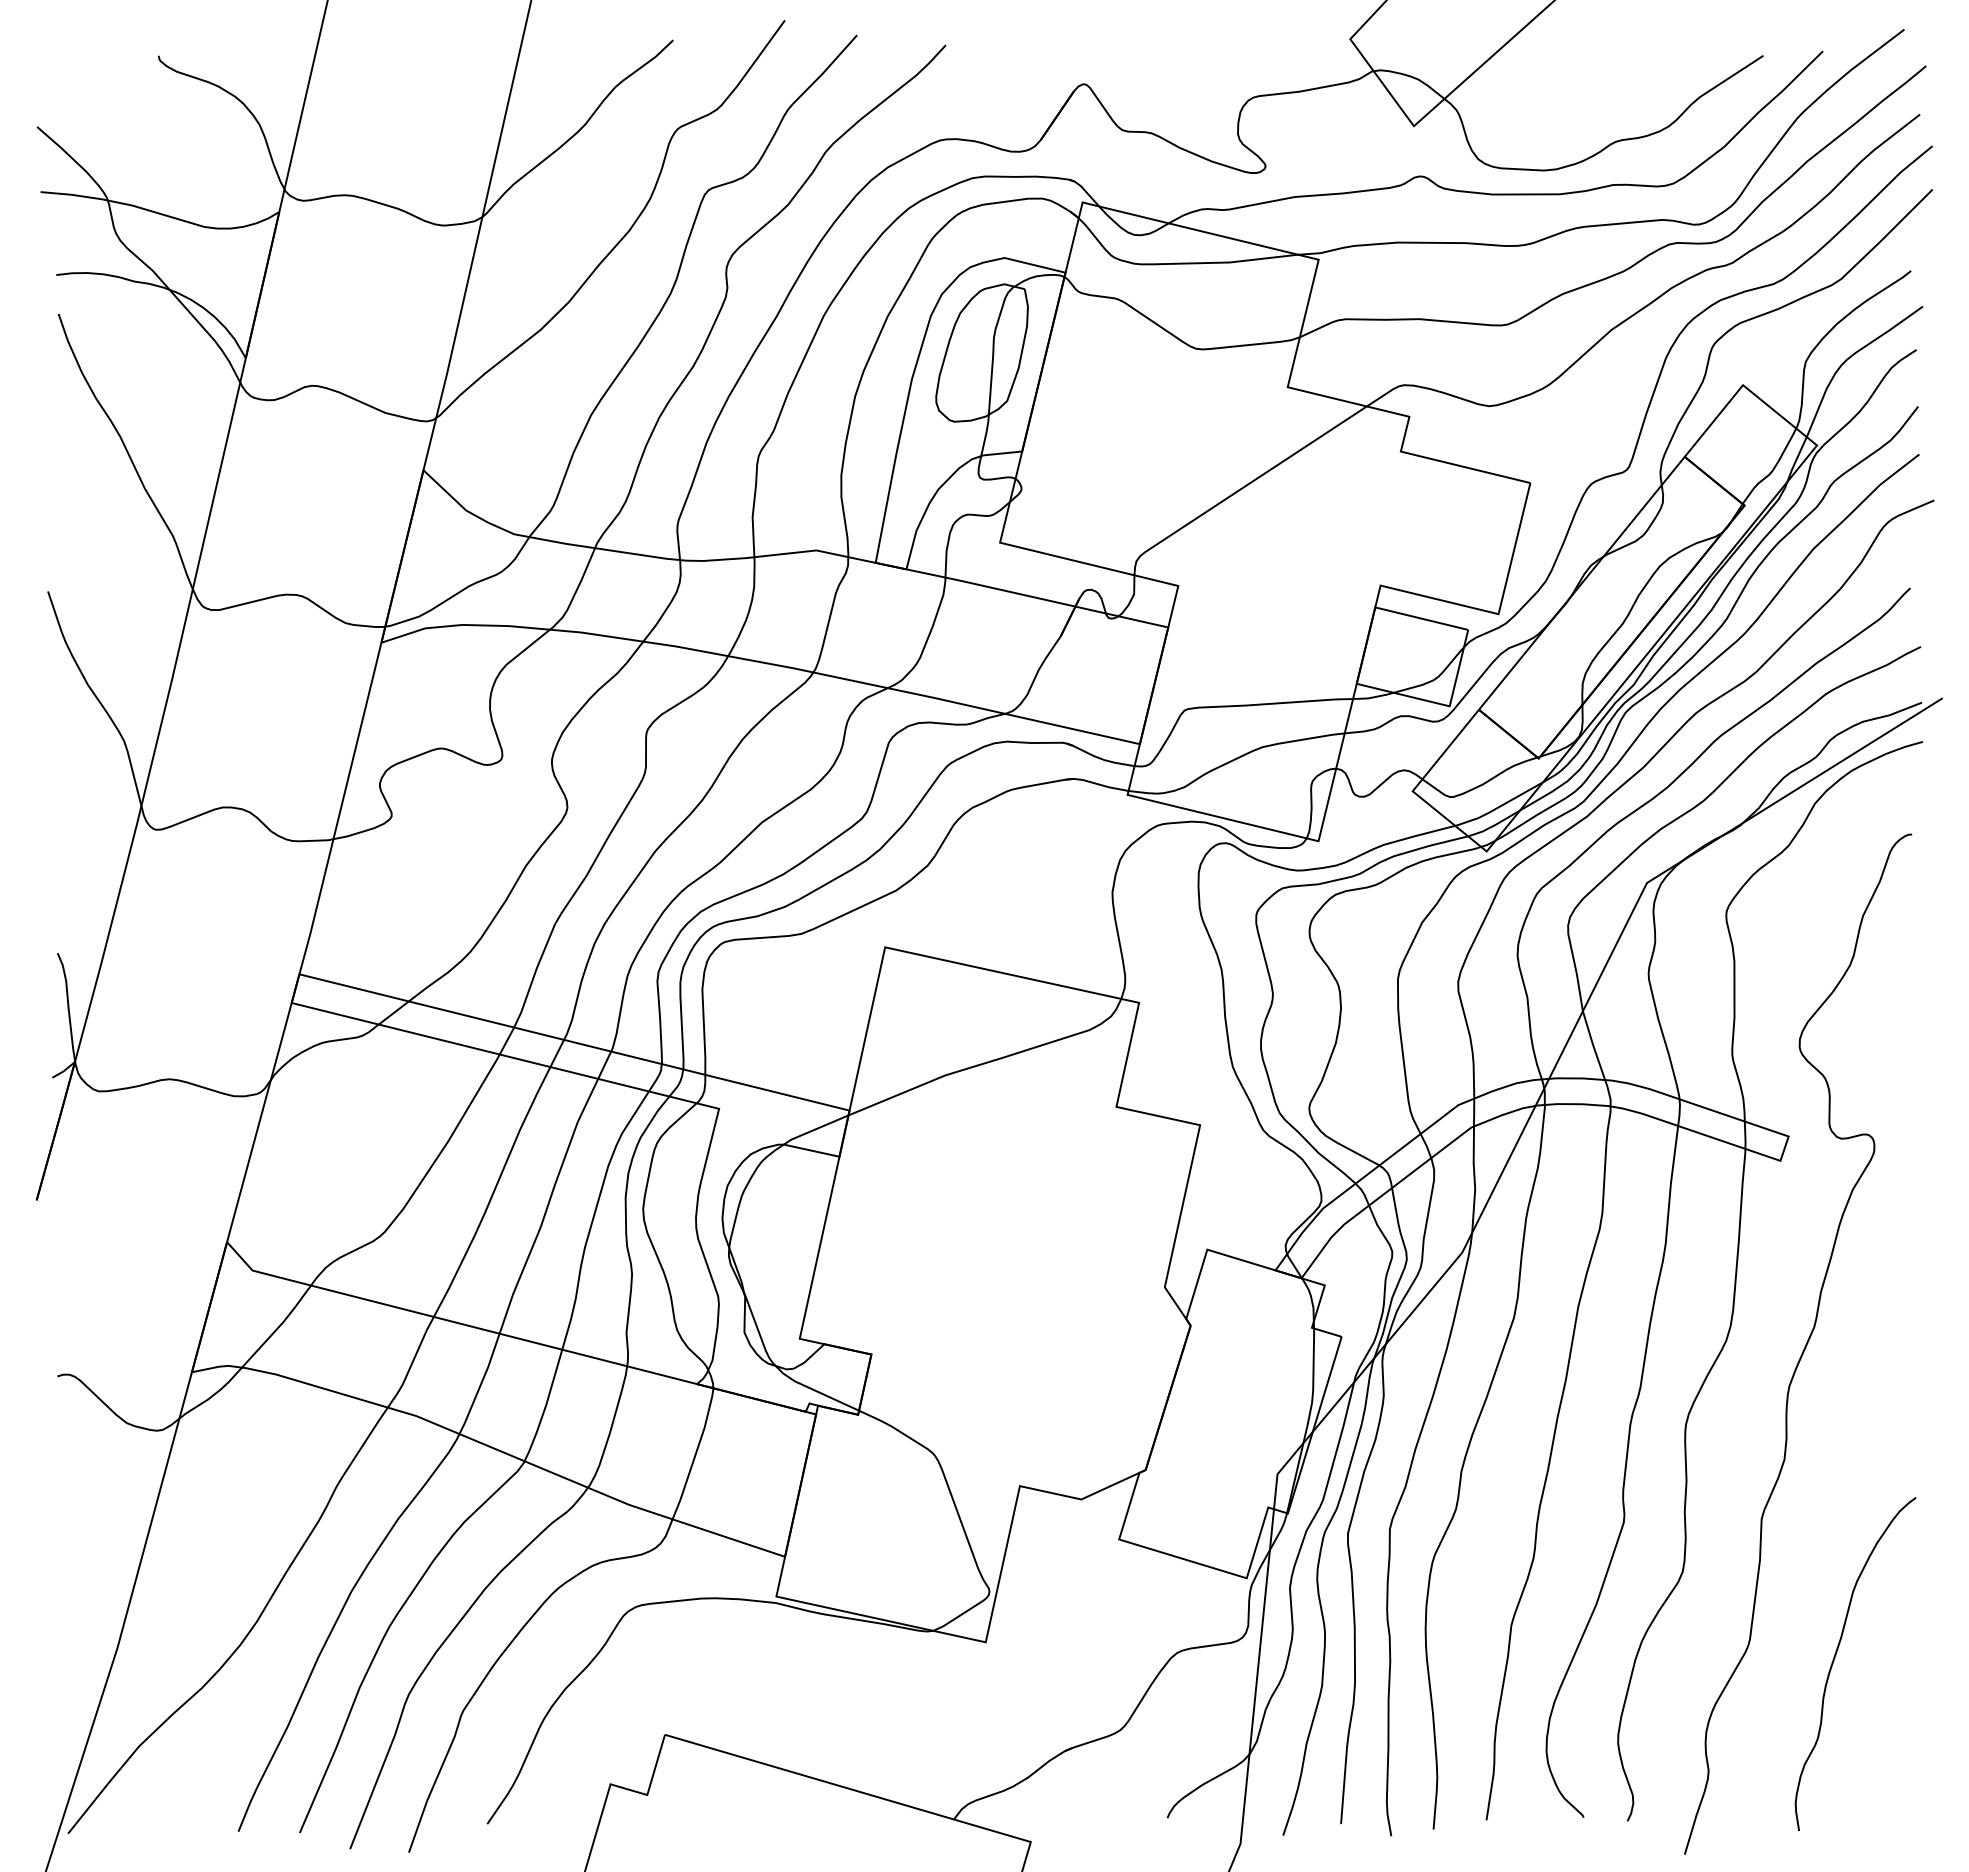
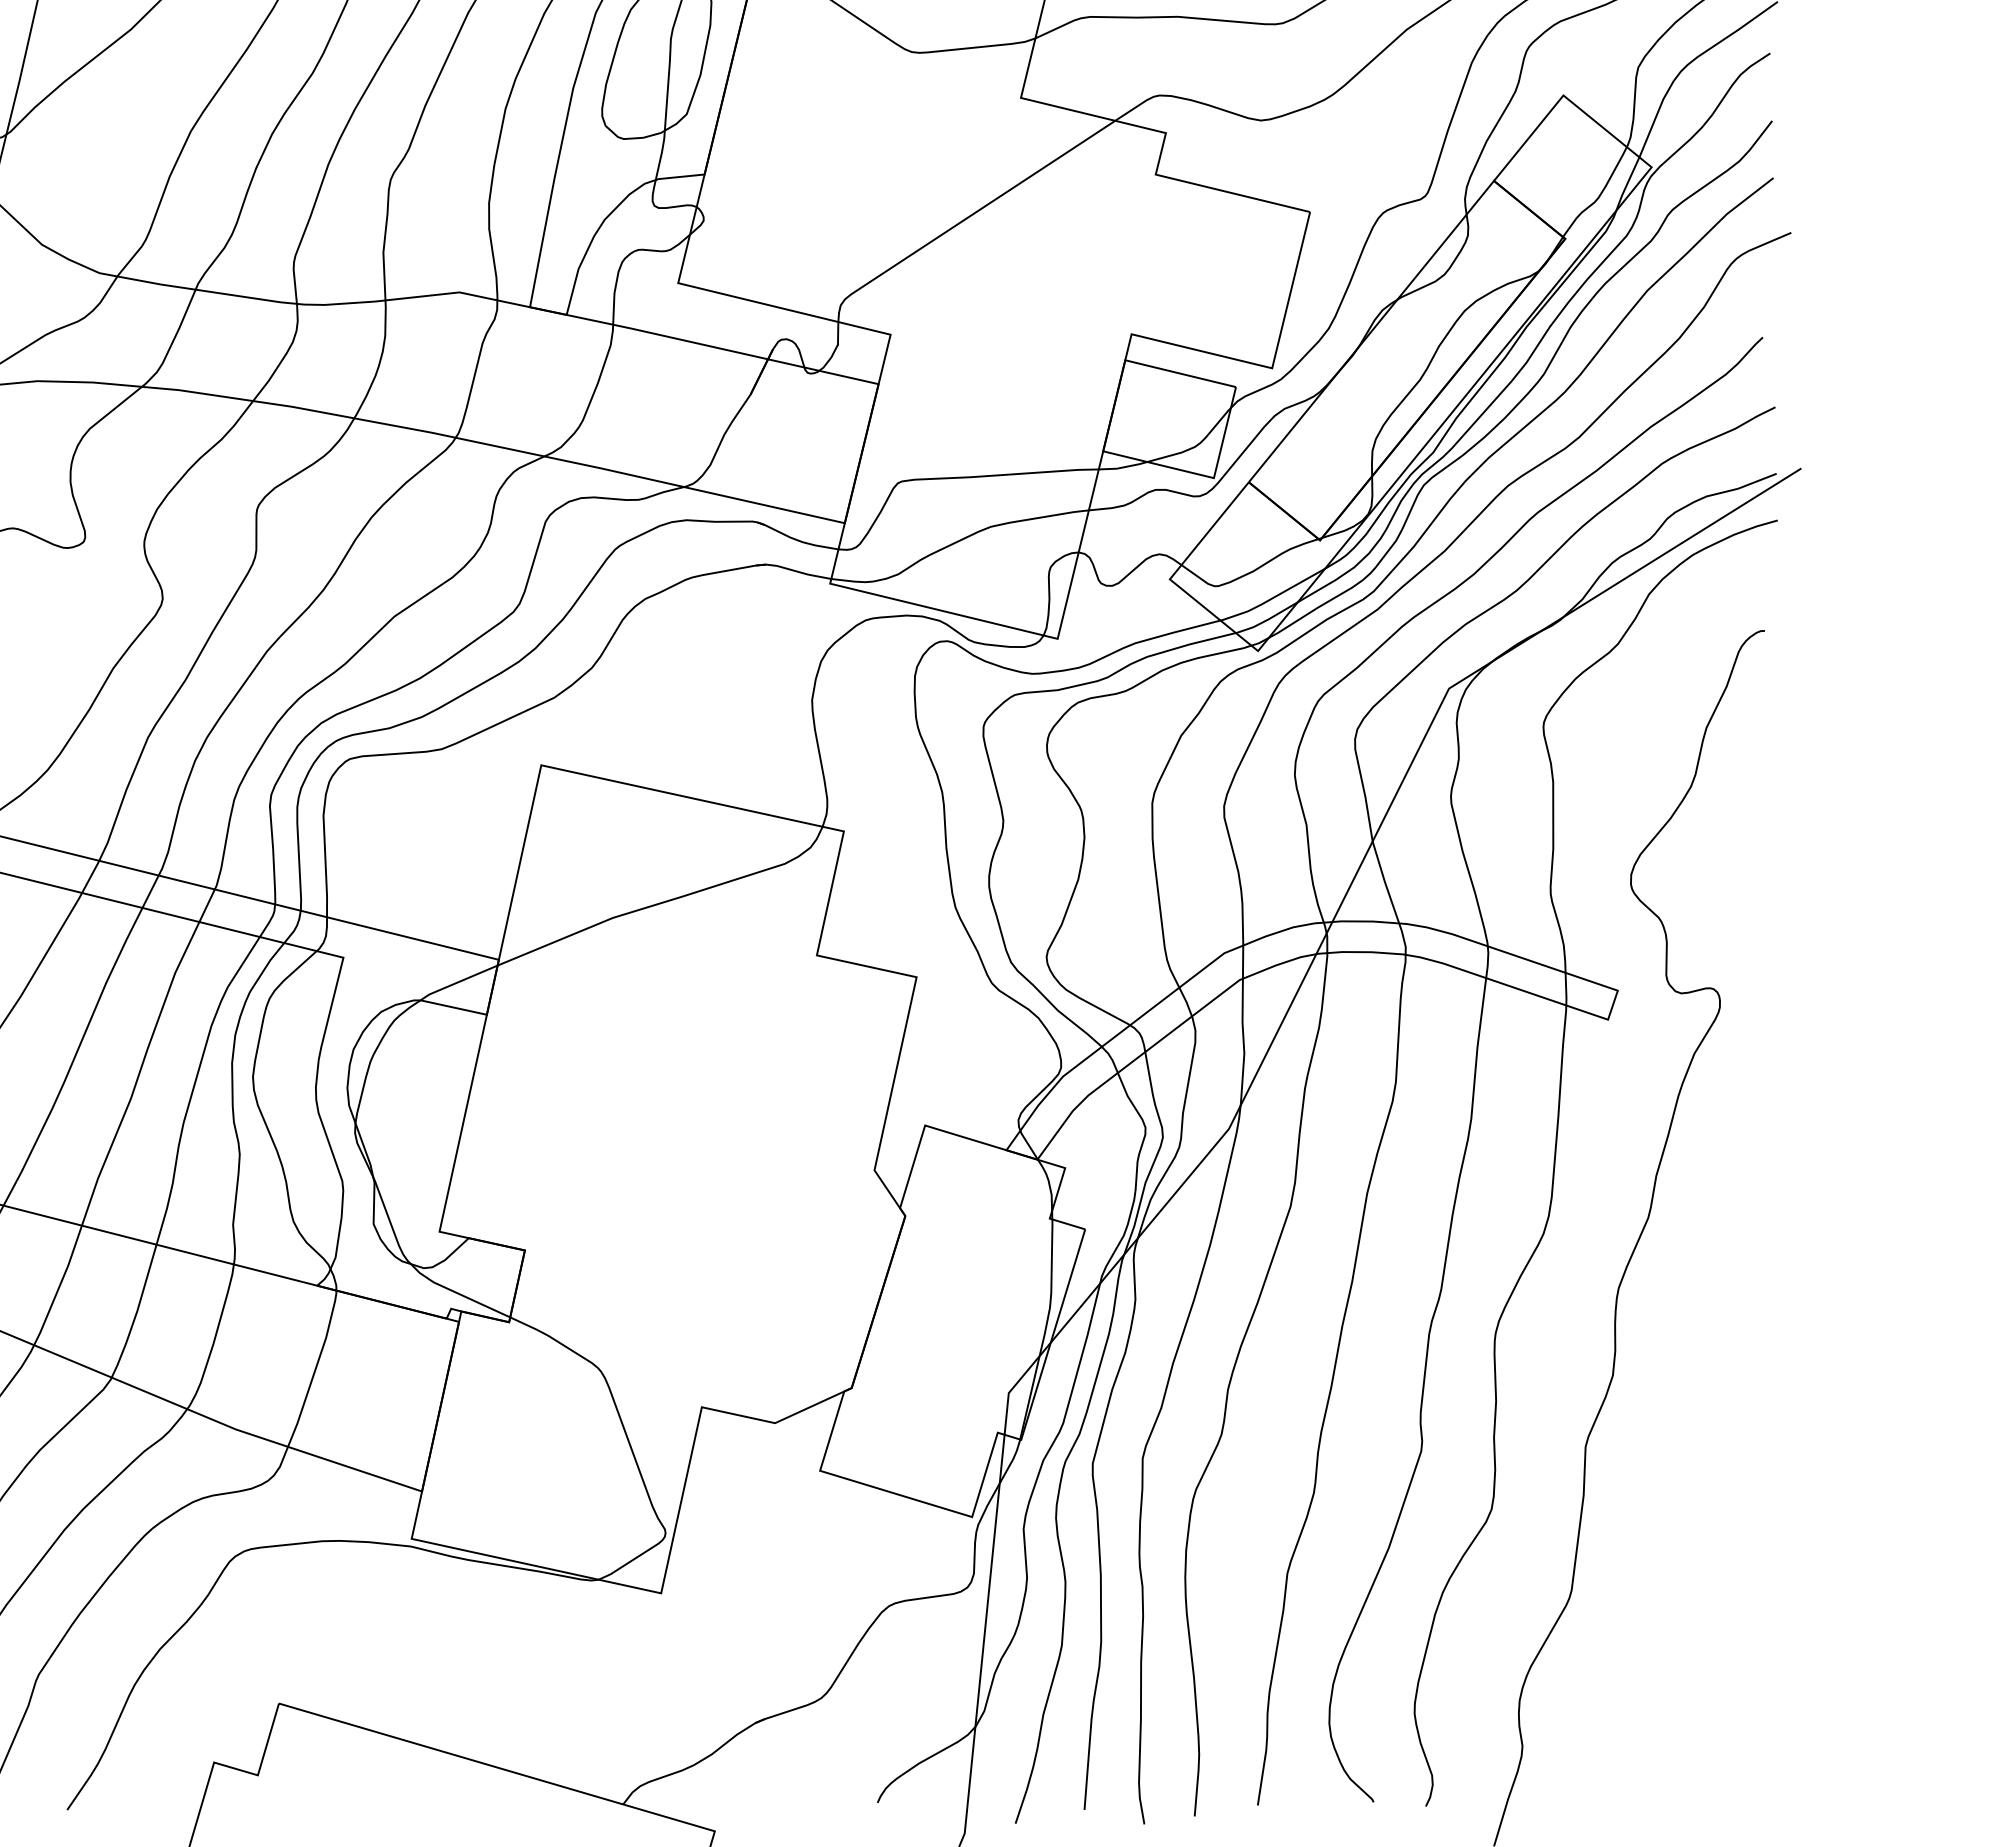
curve: (1836, 1655) -> (1674, 1609), removed

